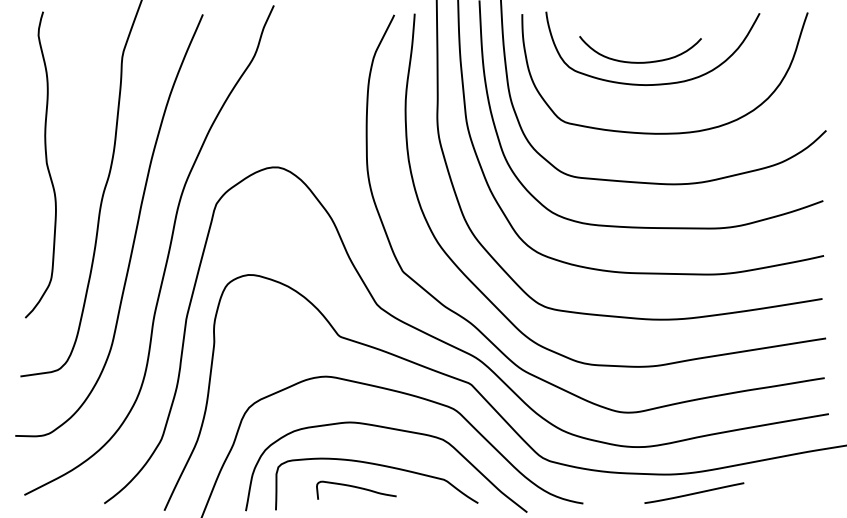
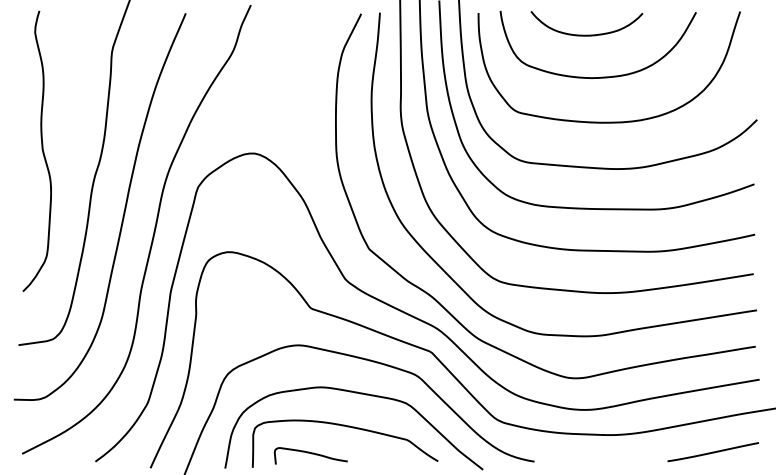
curve: (642, 61) -> (588, 34), moved
curve: (356, 488) -> (311, 454), moved
line: (694, 492) -> (713, 451), moved

